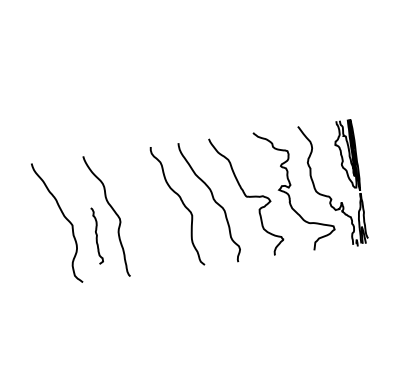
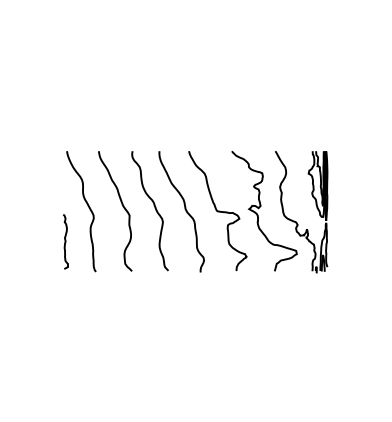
curve: (65, 219) -> (123, 208), moved
curve: (96, 235) -> (65, 241), moved

